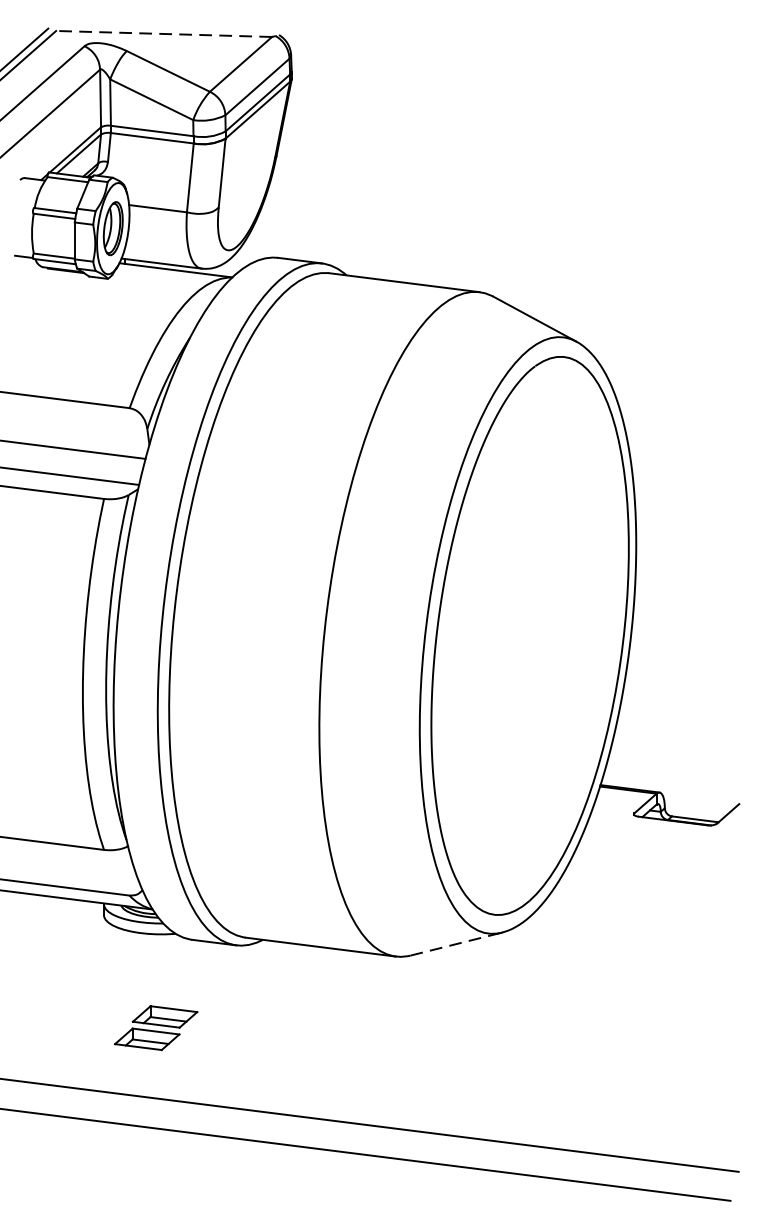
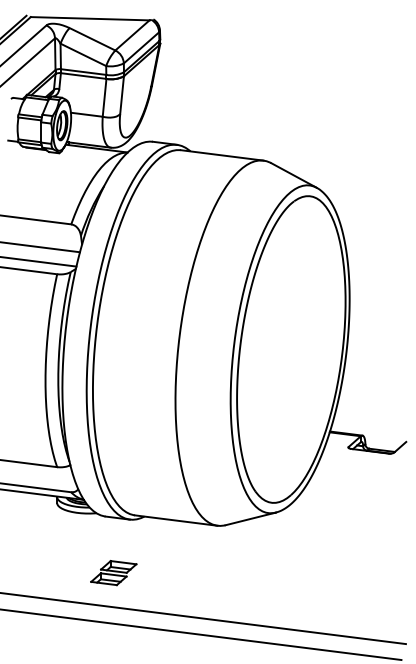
line: (162, 33) -> (89, 18), dashed -> solid
line: (455, 943) -> (250, 518), dashed -> solid
part: (155, 1028) -> (113, 573), moved

